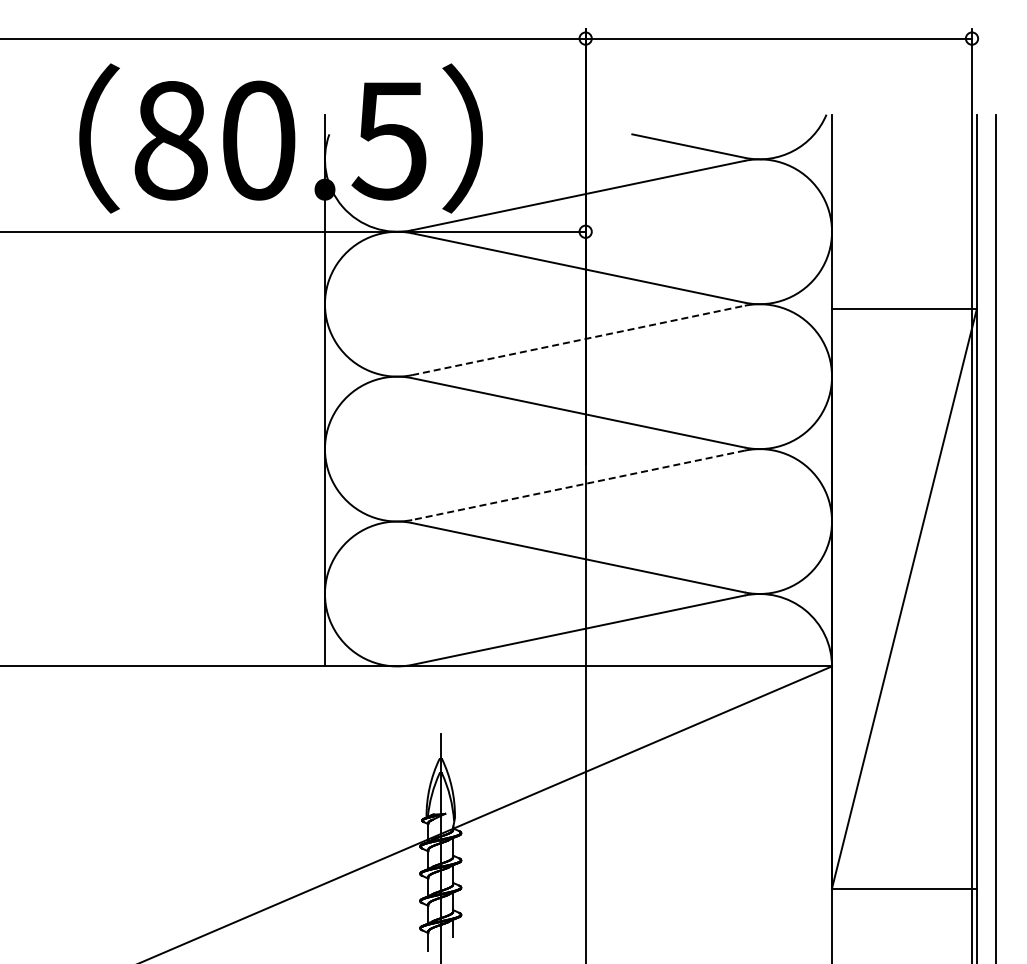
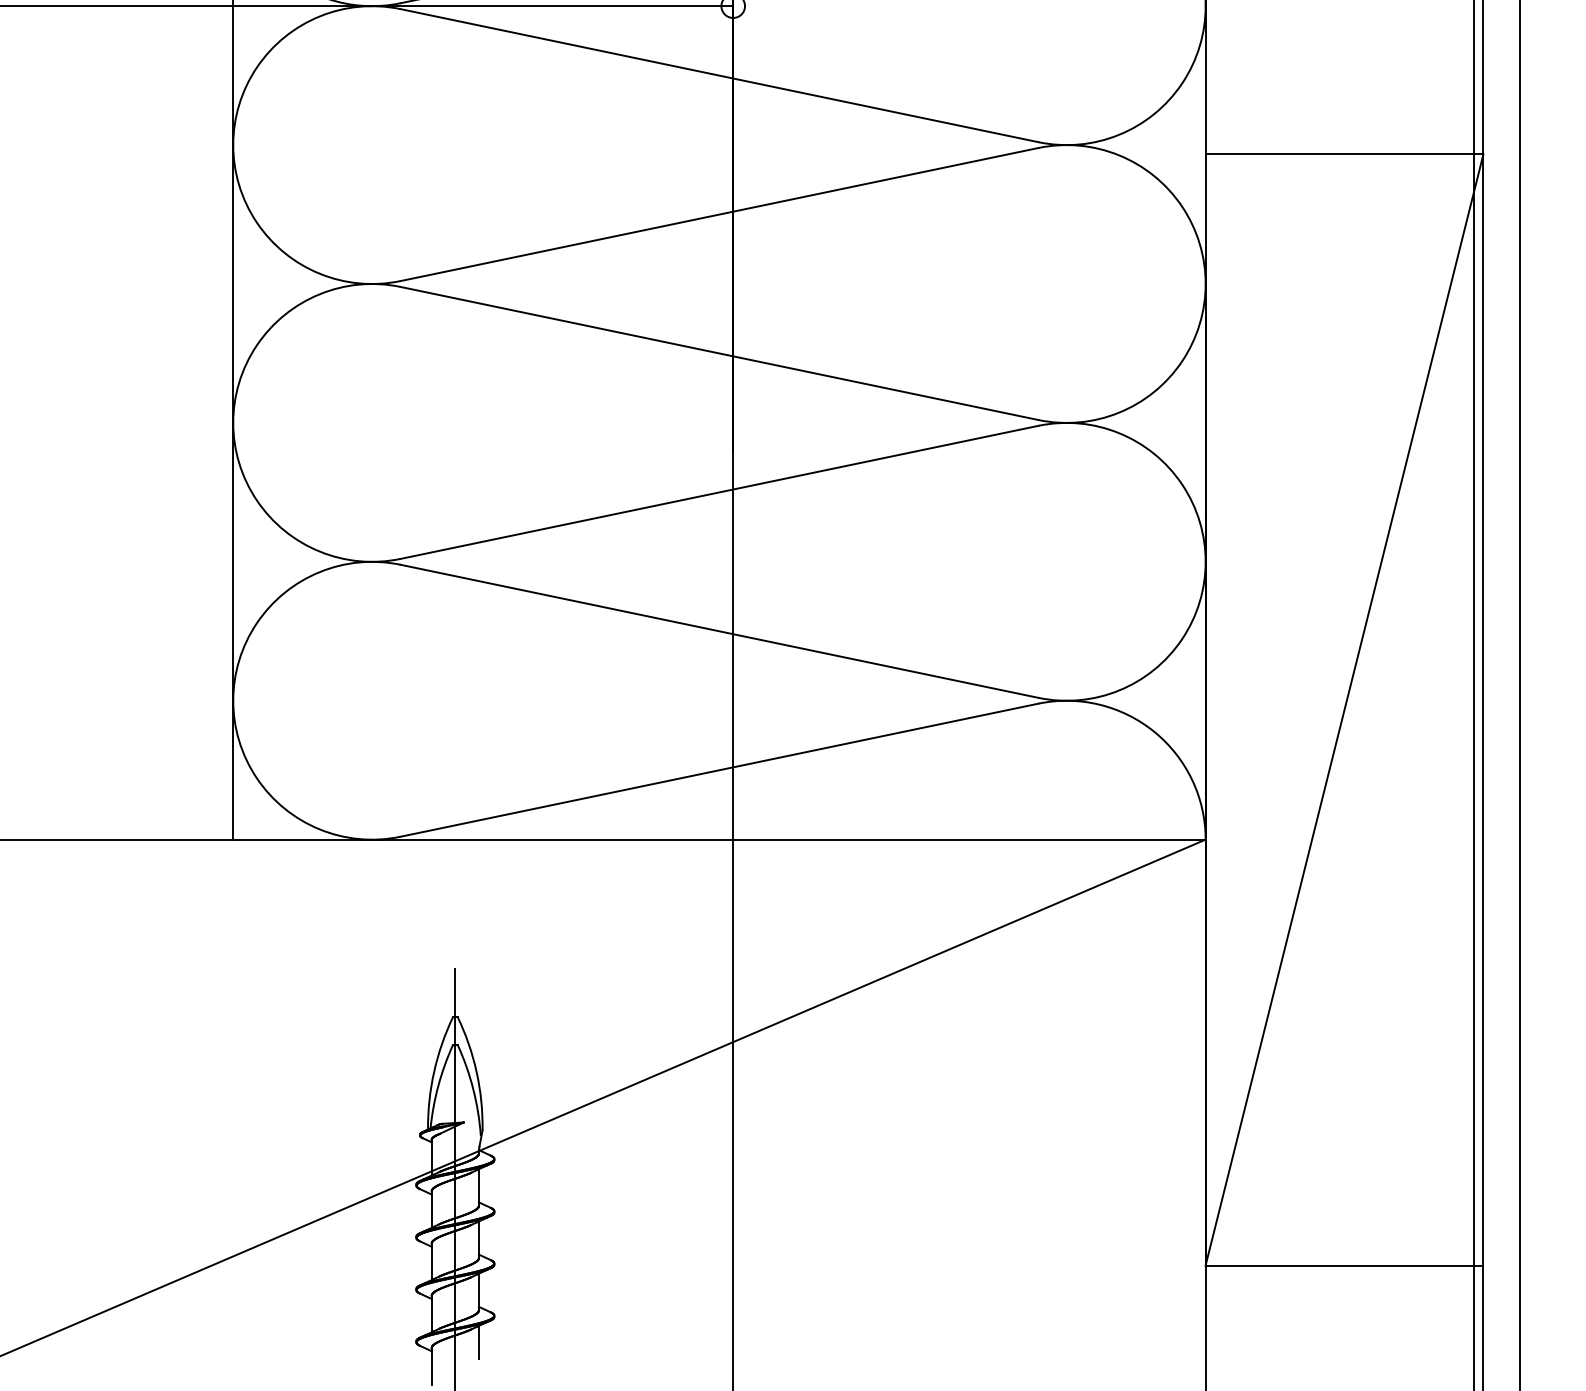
line: (578, 340) -> (719, 214), dashed -> solid
line: (578, 485) -> (719, 492), dashed -> solid

